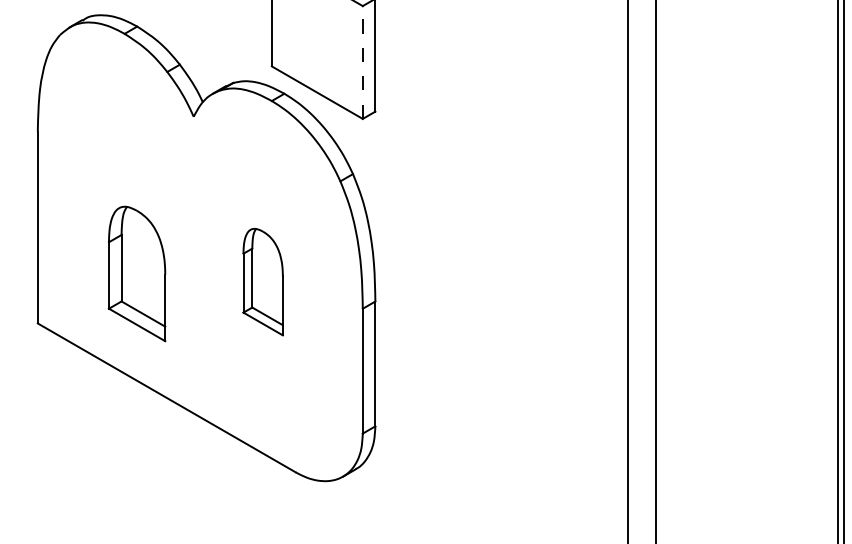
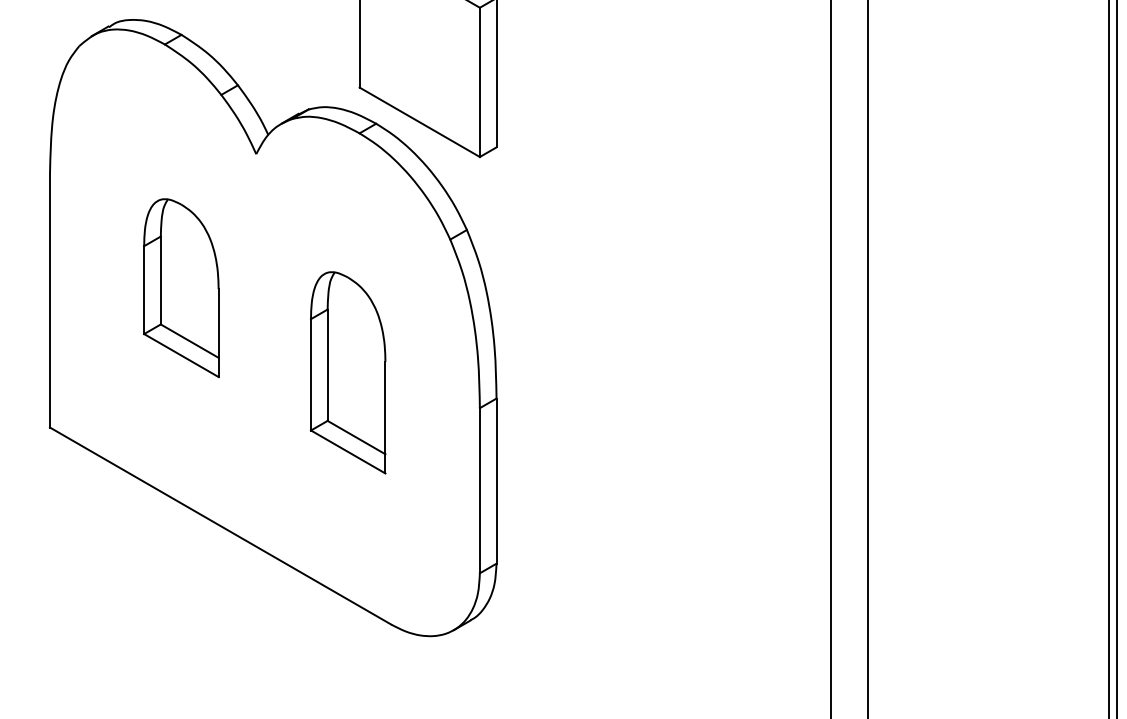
line: (362, 62) -> (479, 82), dashed -> solid
part: (137, 273) -> (181, 287), moved
part: (262, 281) -> (347, 372), size x1.43

